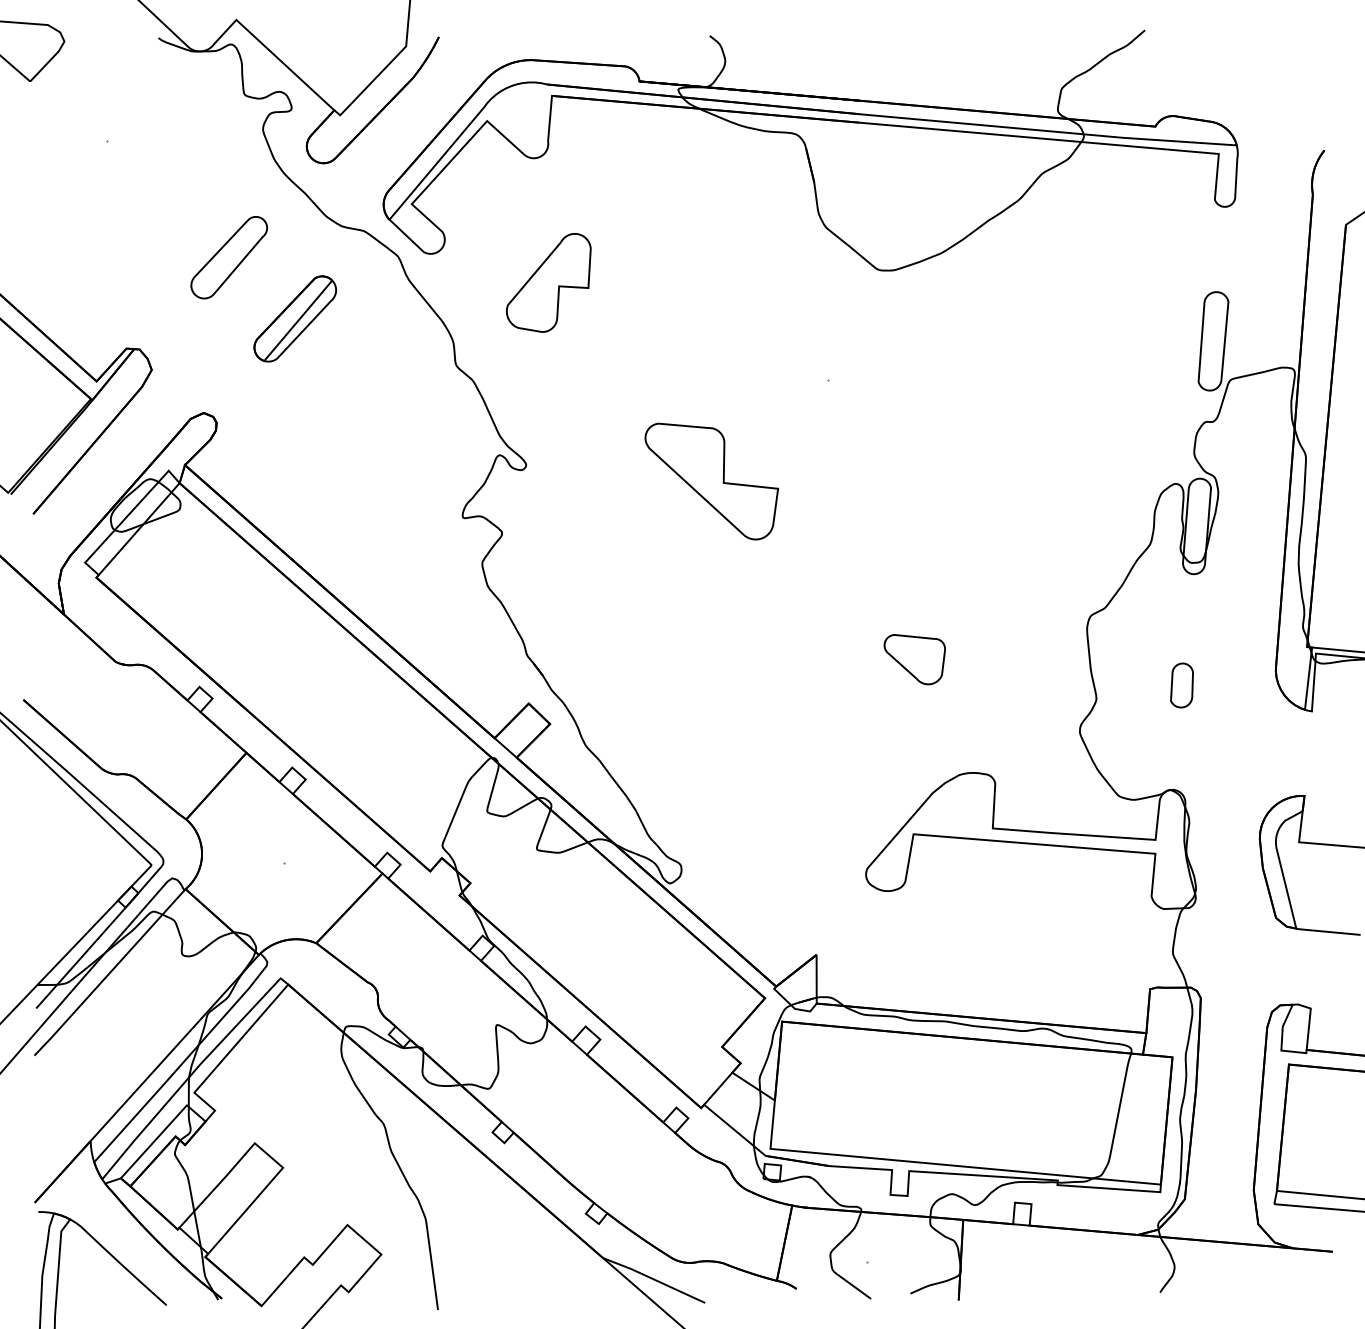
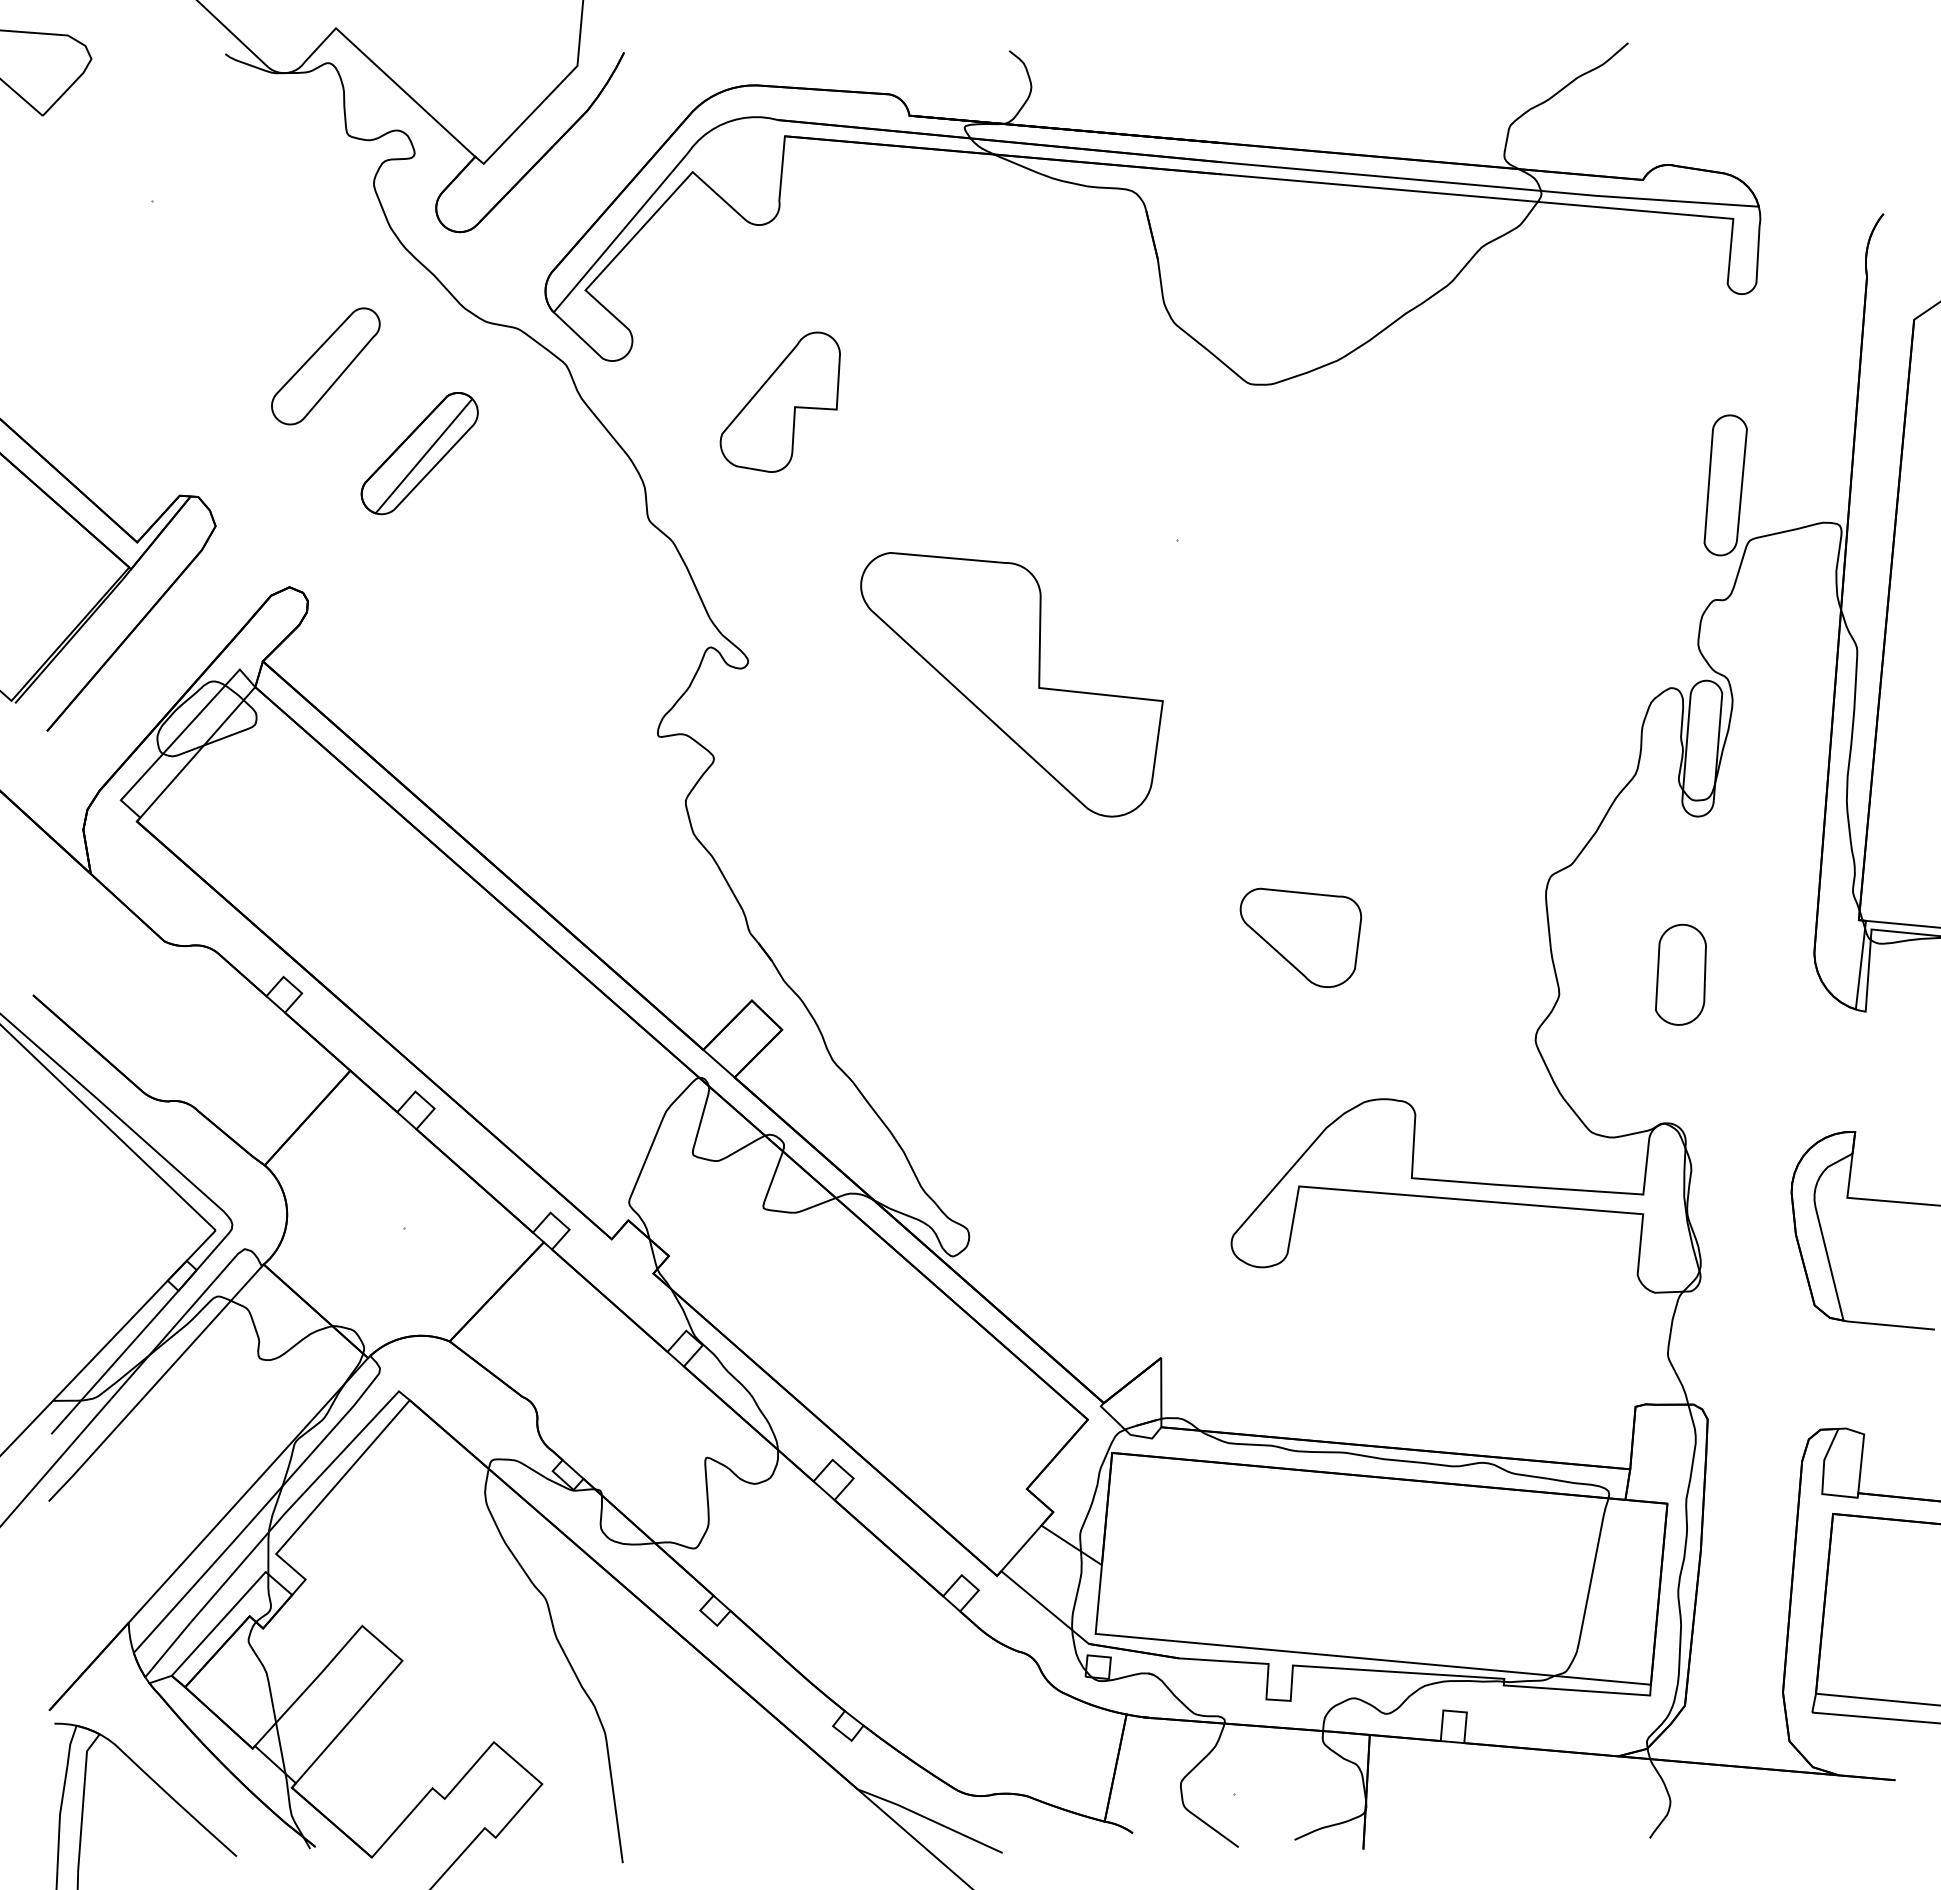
part: (712, 481) -> (1012, 684), size x1.6
part: (914, 659) -> (1300, 938), size x1.4
part: (1181, 685) -> (1680, 974), size x1.6

